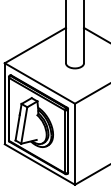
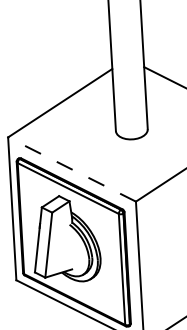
line: (39, 83) -> (71, 169), solid -> dashed

